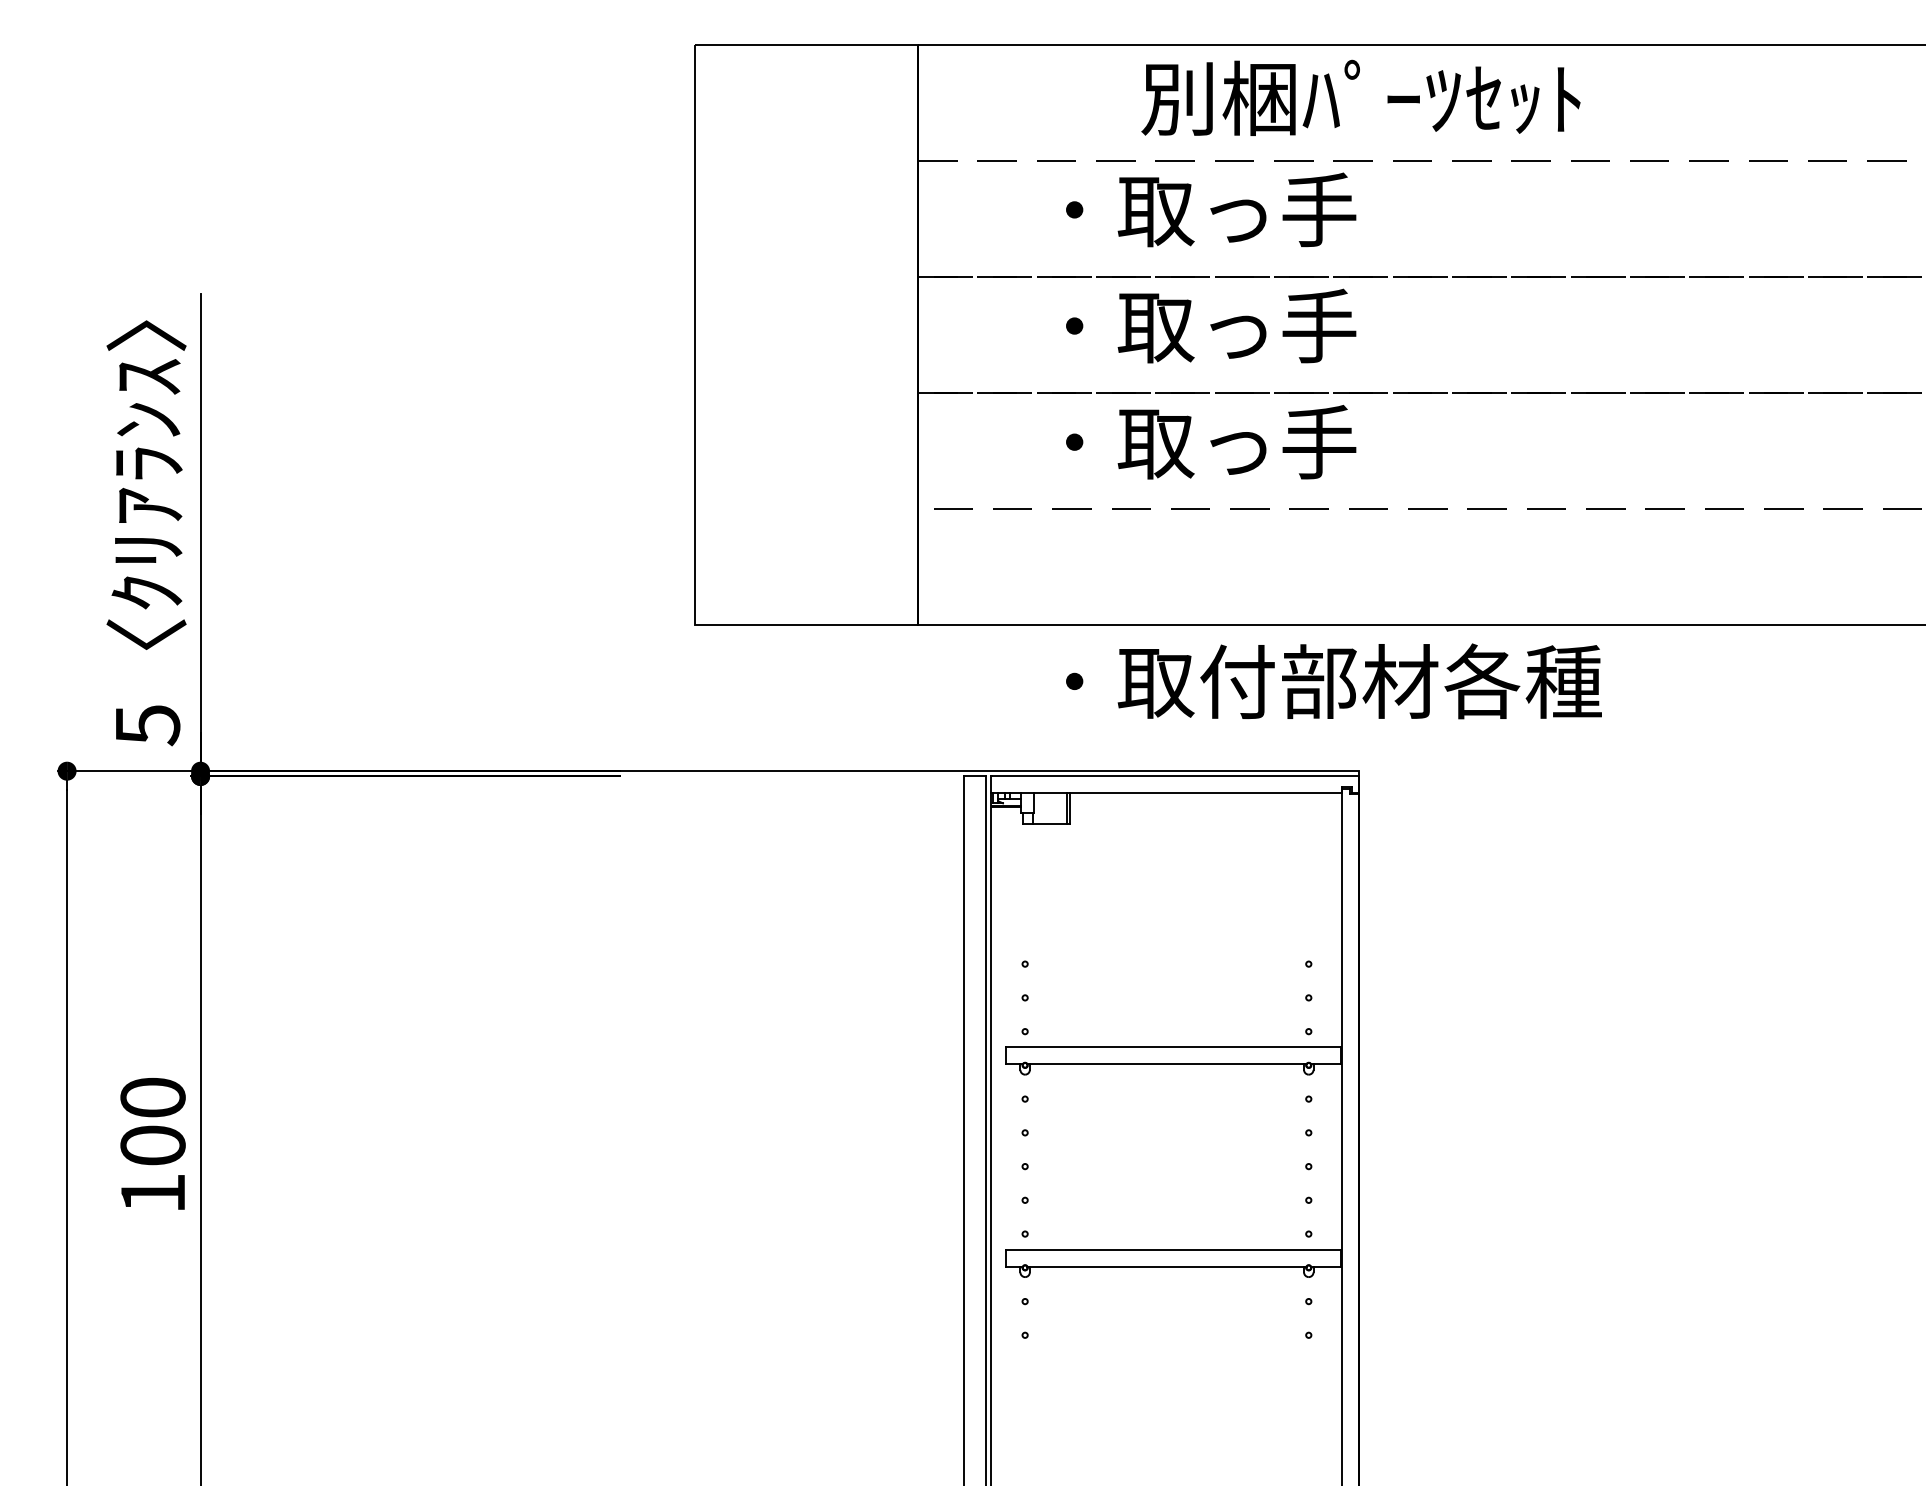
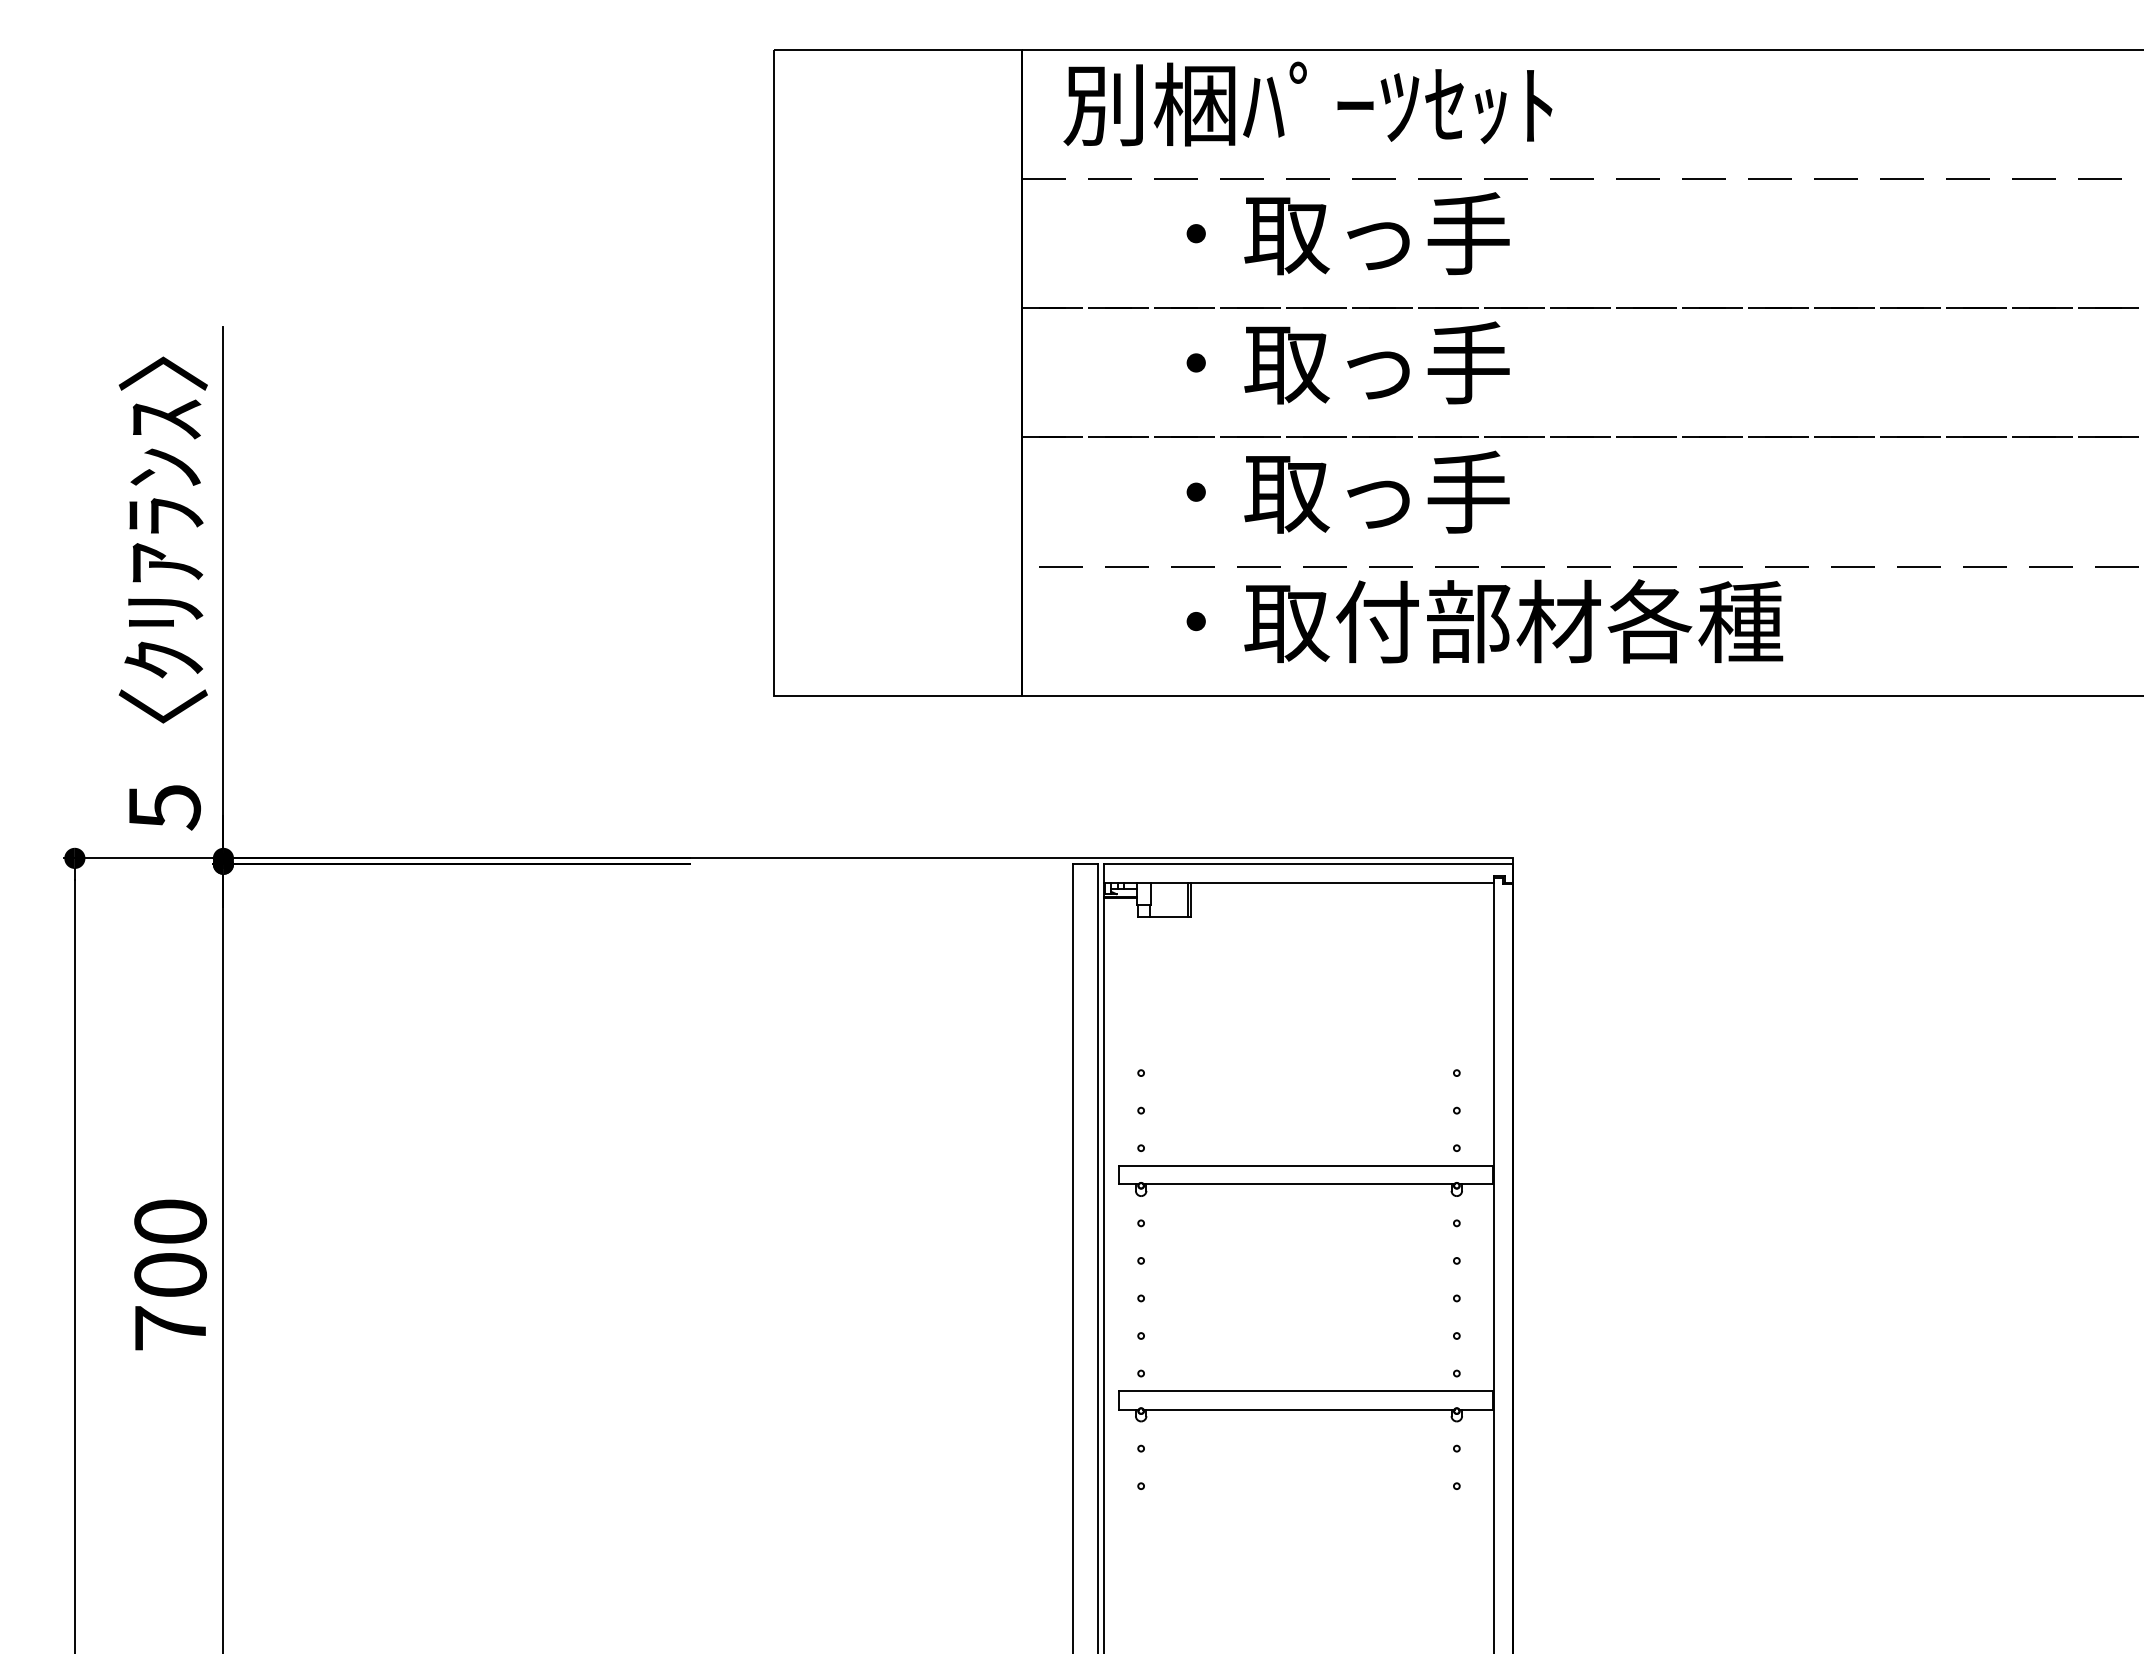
text: (1360, 97) -> (1307, 103), moved
text: (1333, 681) -> (1484, 621), moved
text: (153, 1193) -> (170, 1328), 100 -> 700

